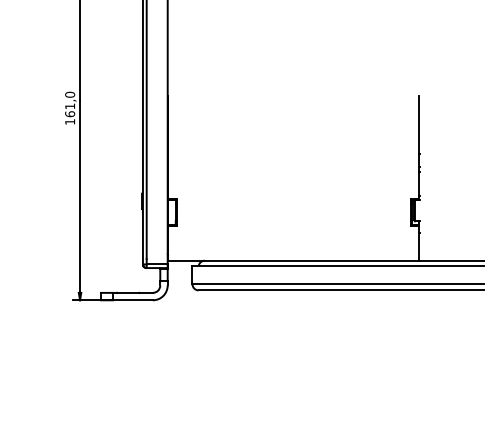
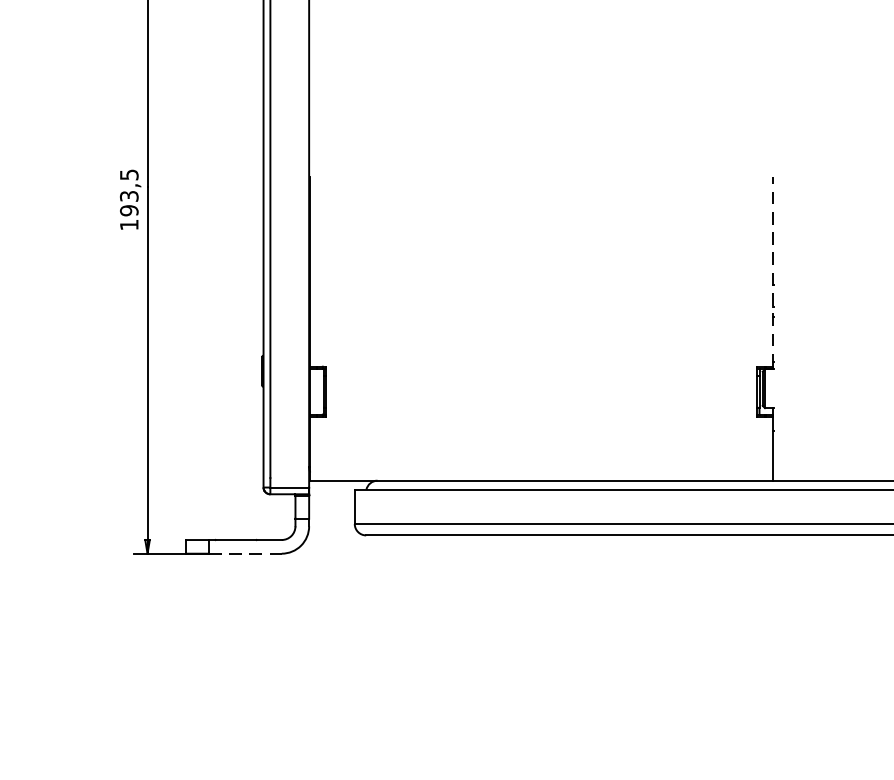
text: (70, 104) -> (129, 192), 161,0 -> 193,5
line: (419, 147) -> (773, 272), solid -> dashed
line: (133, 300) -> (246, 554), solid -> dashed

